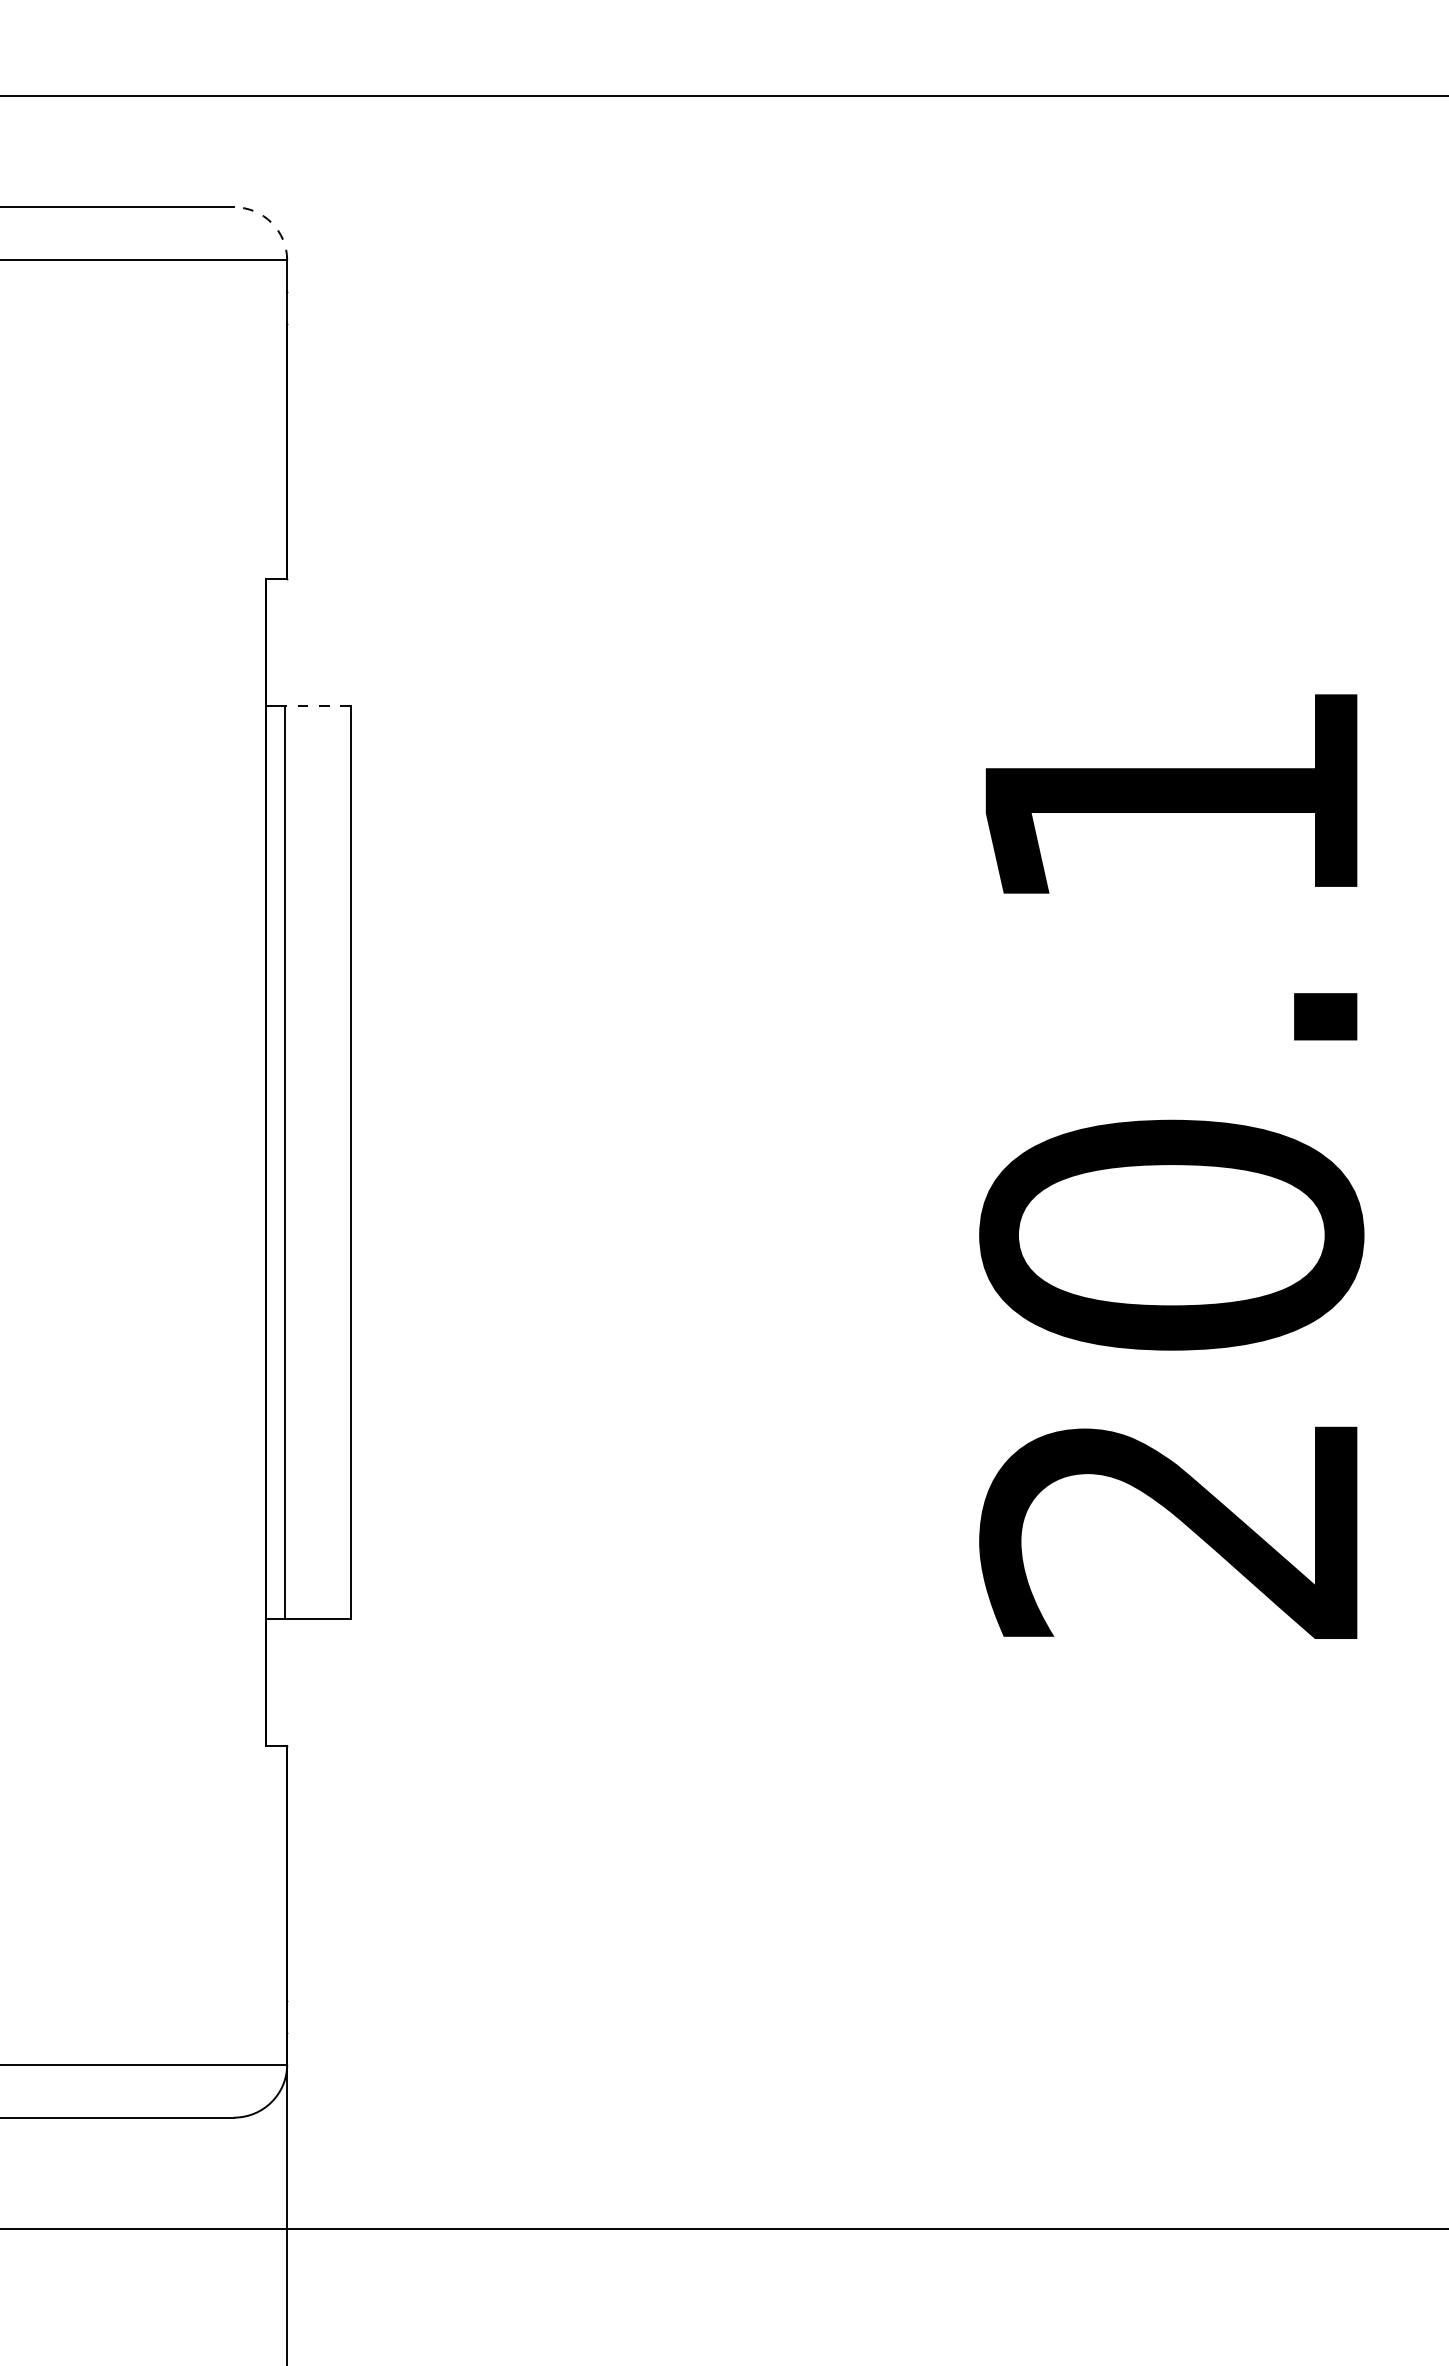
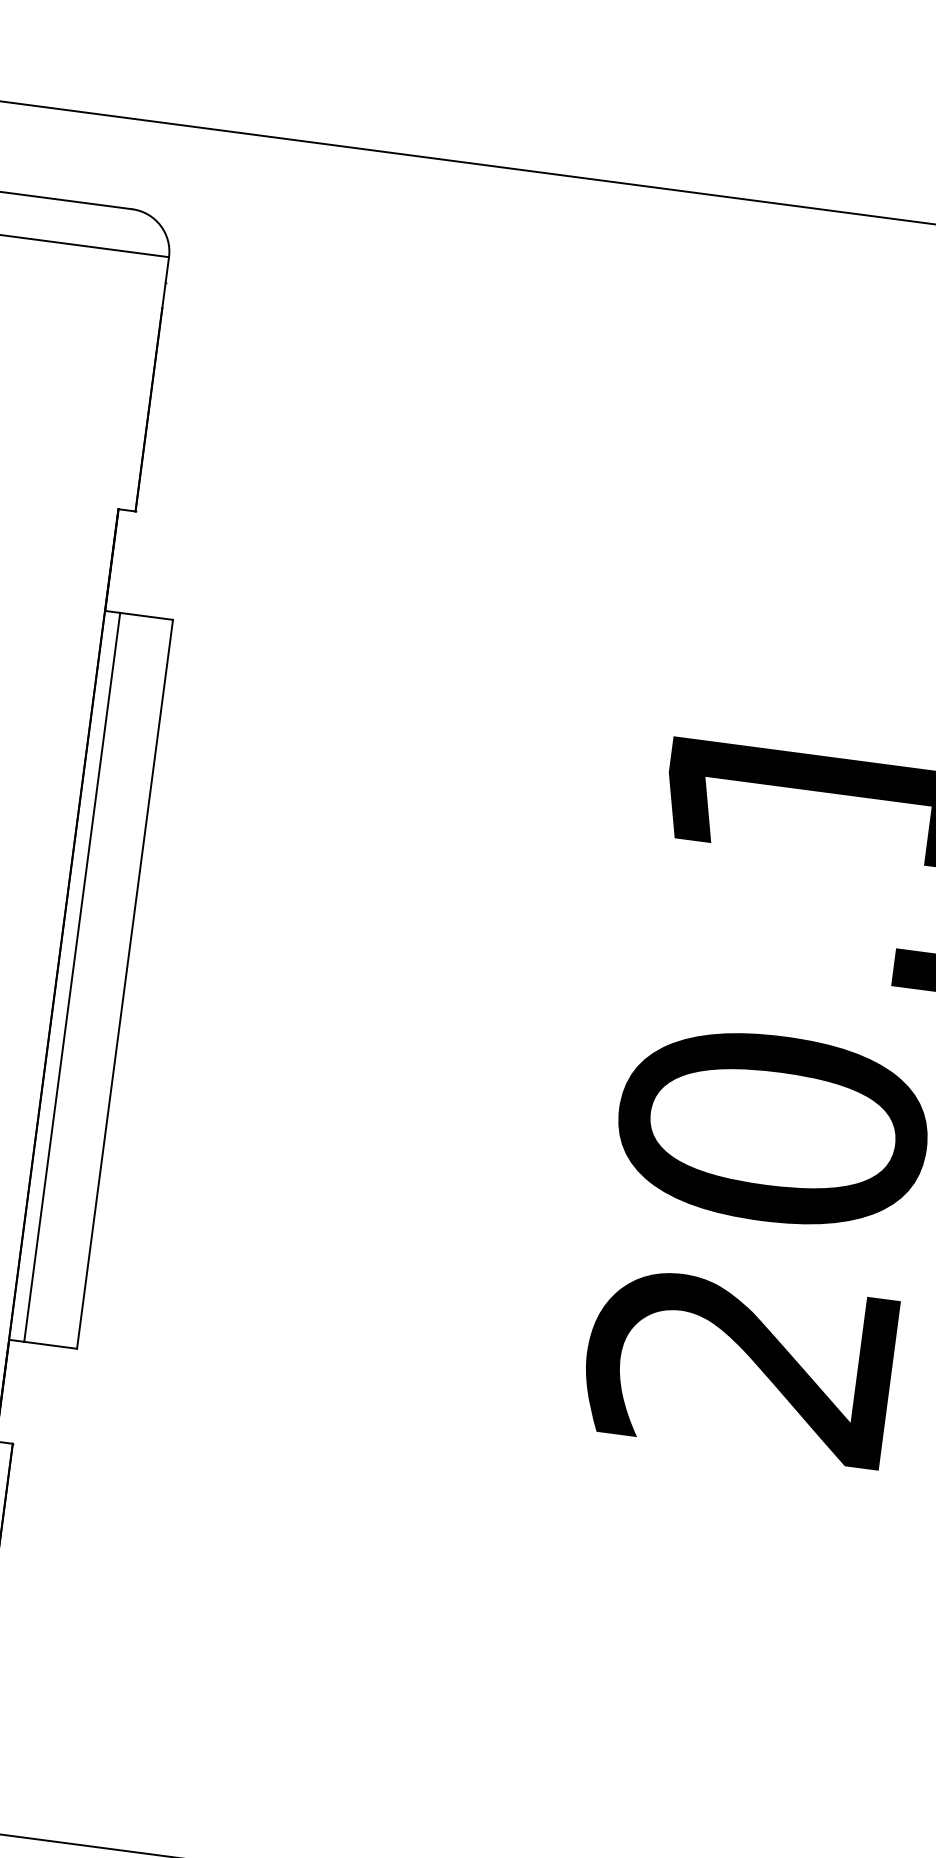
arc: (271, 222) -> (160, 225), dashed -> solid
line: (317, 706) -> (146, 616), dashed -> solid

